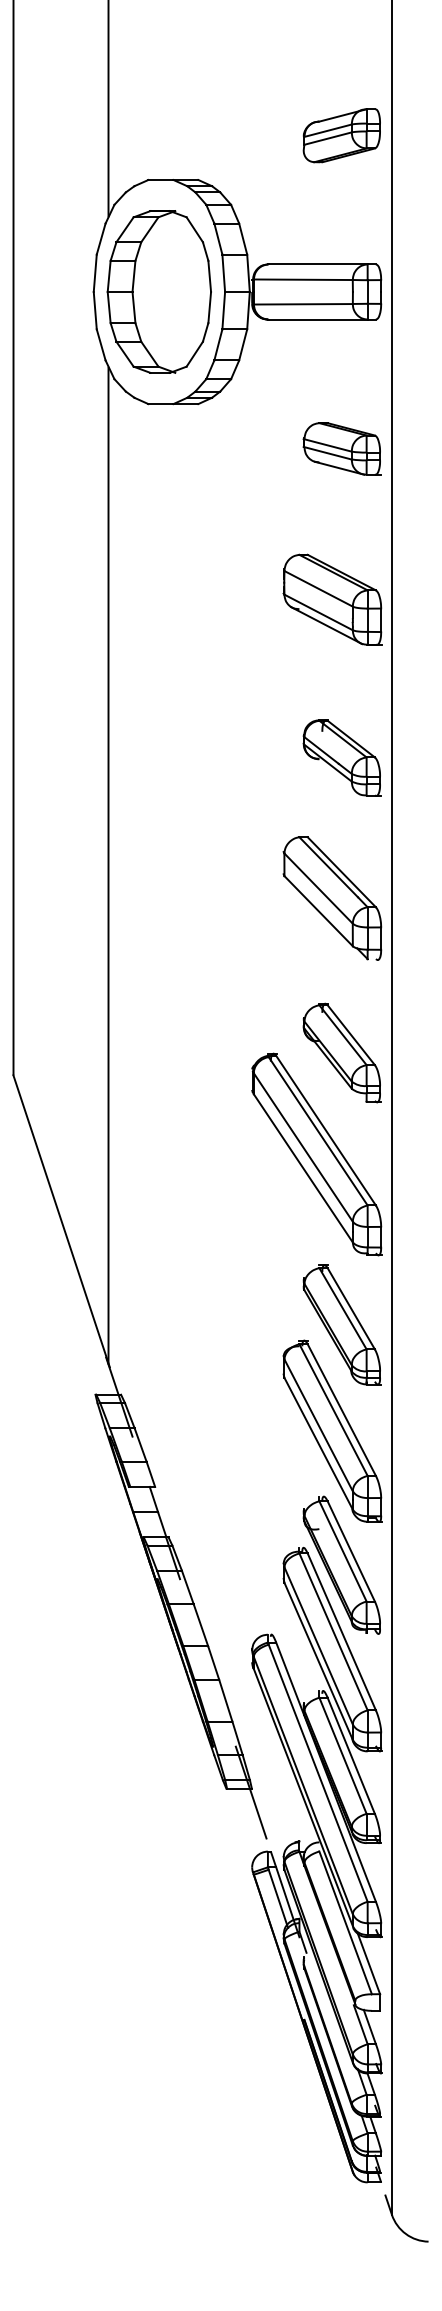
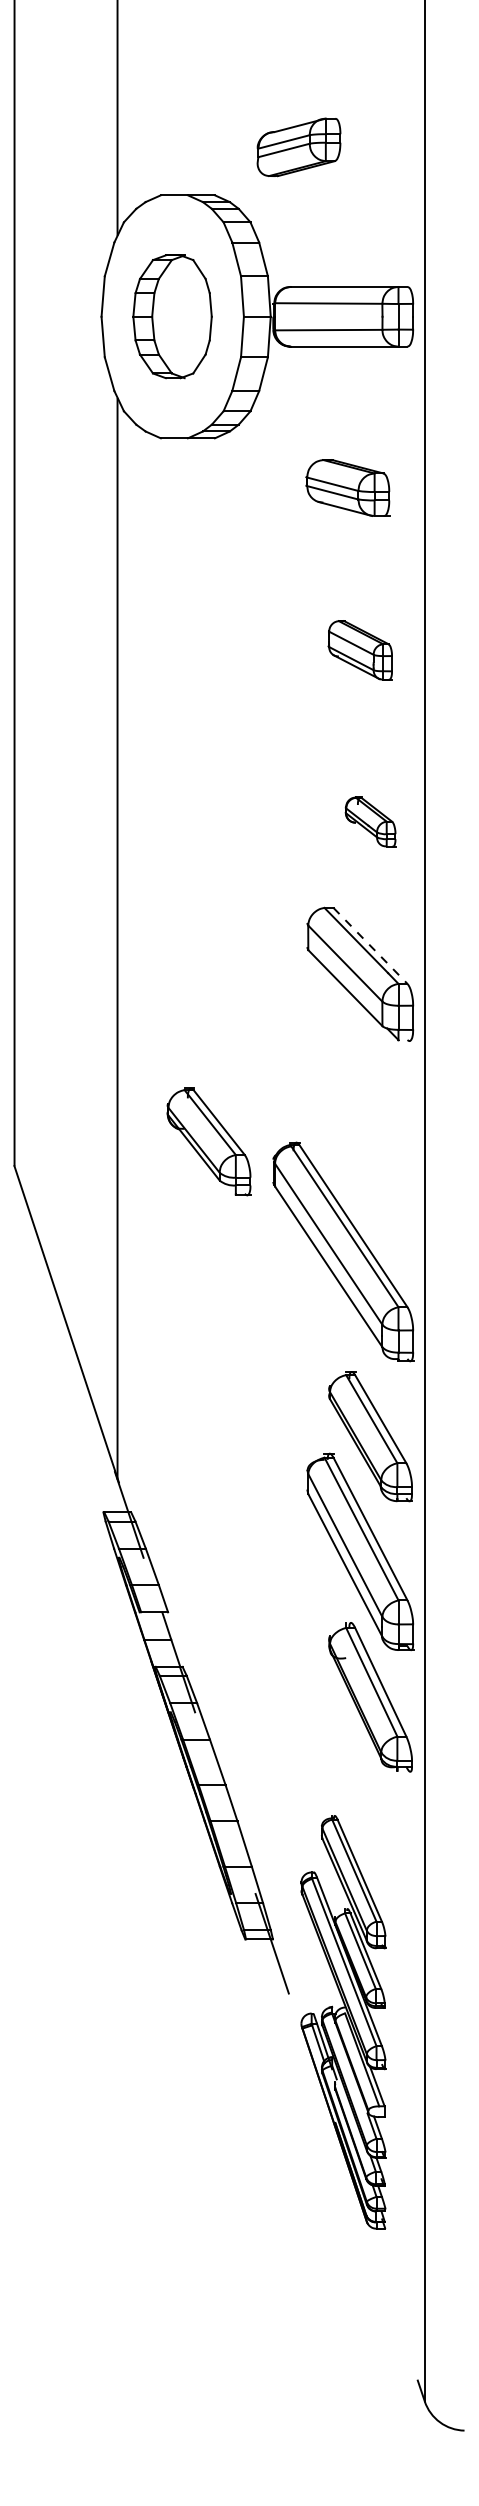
part: (341, 135) -> (298, 147), moved
part: (158, 291) -> (171, 316), size x0.7
part: (341, 448) -> (347, 487), moved
part: (332, 599) -> (360, 650), size x0.6
part: (341, 757) -> (370, 821), size x0.6
line: (341, 872) -> (370, 946), solid -> dashed
part: (341, 1052) -> (208, 1141), moved
part: (316, 1864) -> (343, 2021), size x0.6

